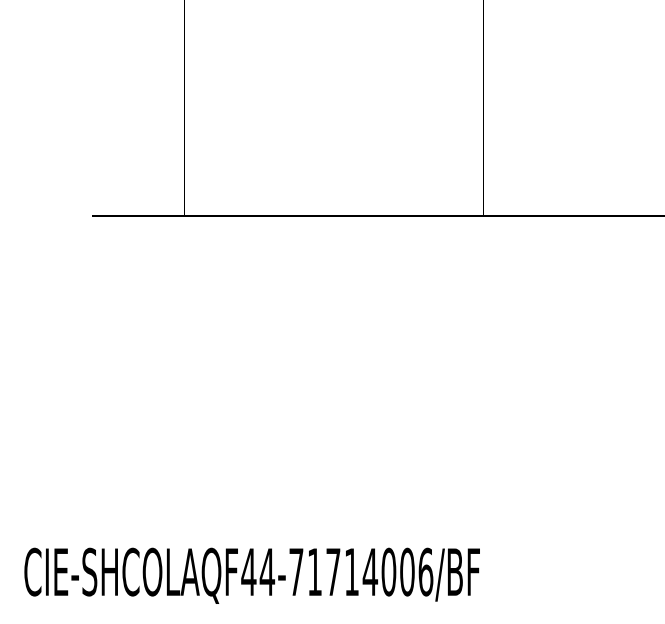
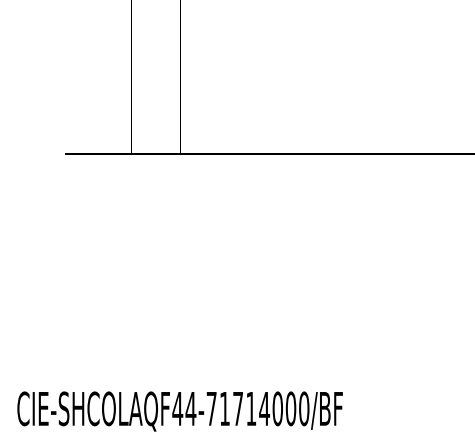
text: (426, 571) -> (304, 408), CIE-SHCOLAQF44-71714006/BF -> CIE-SHCOLAQF44-71714000/BF

